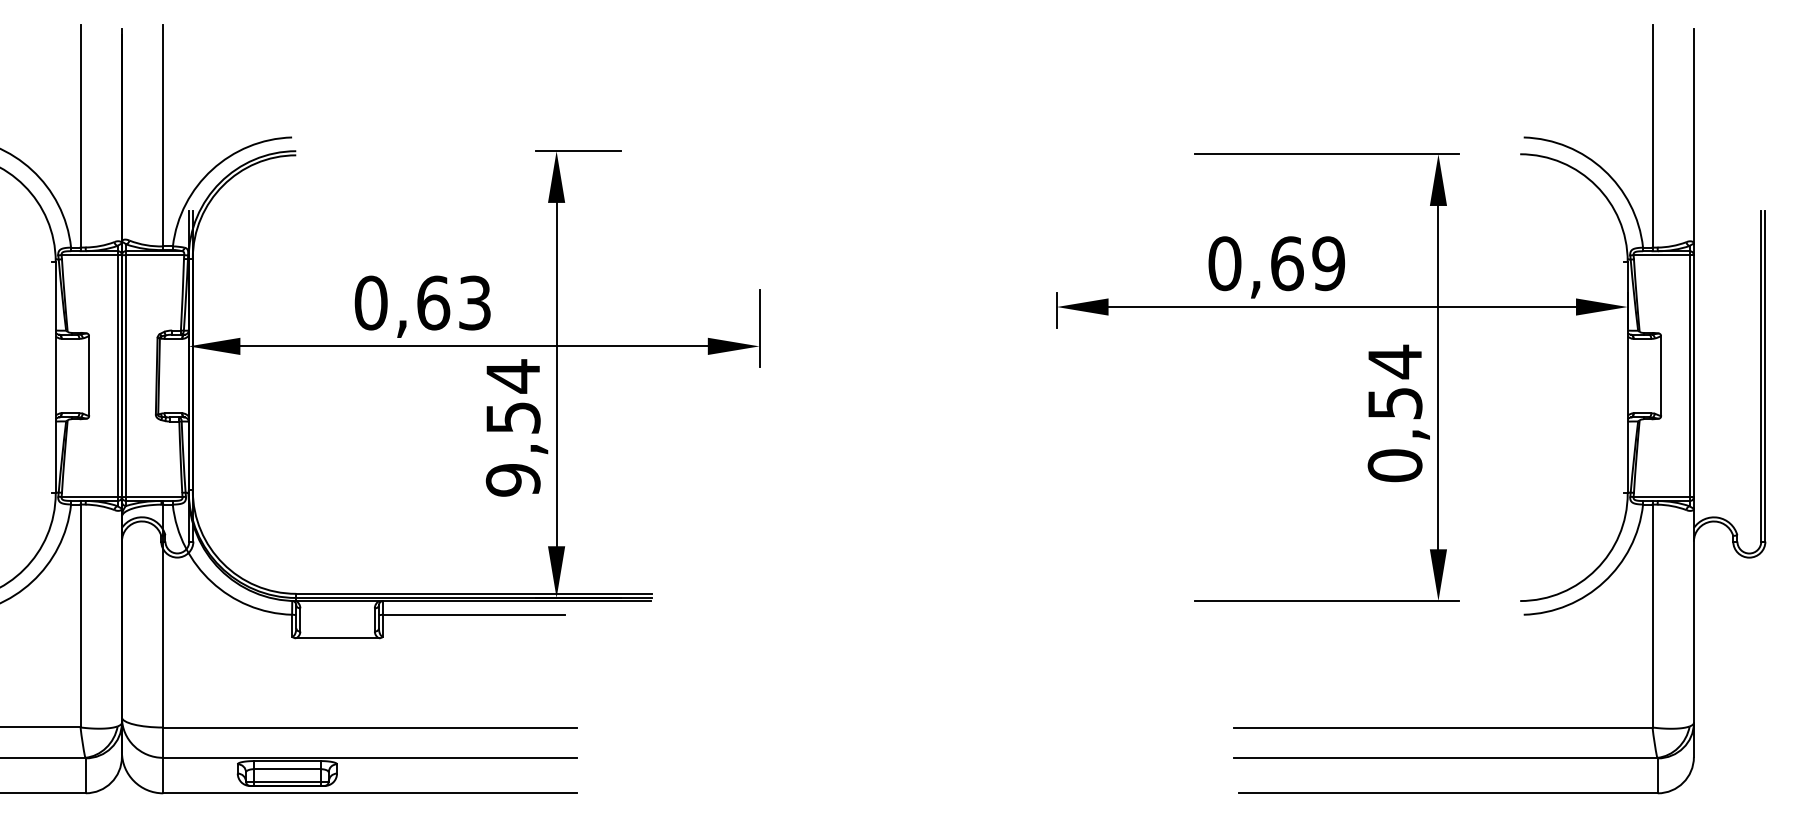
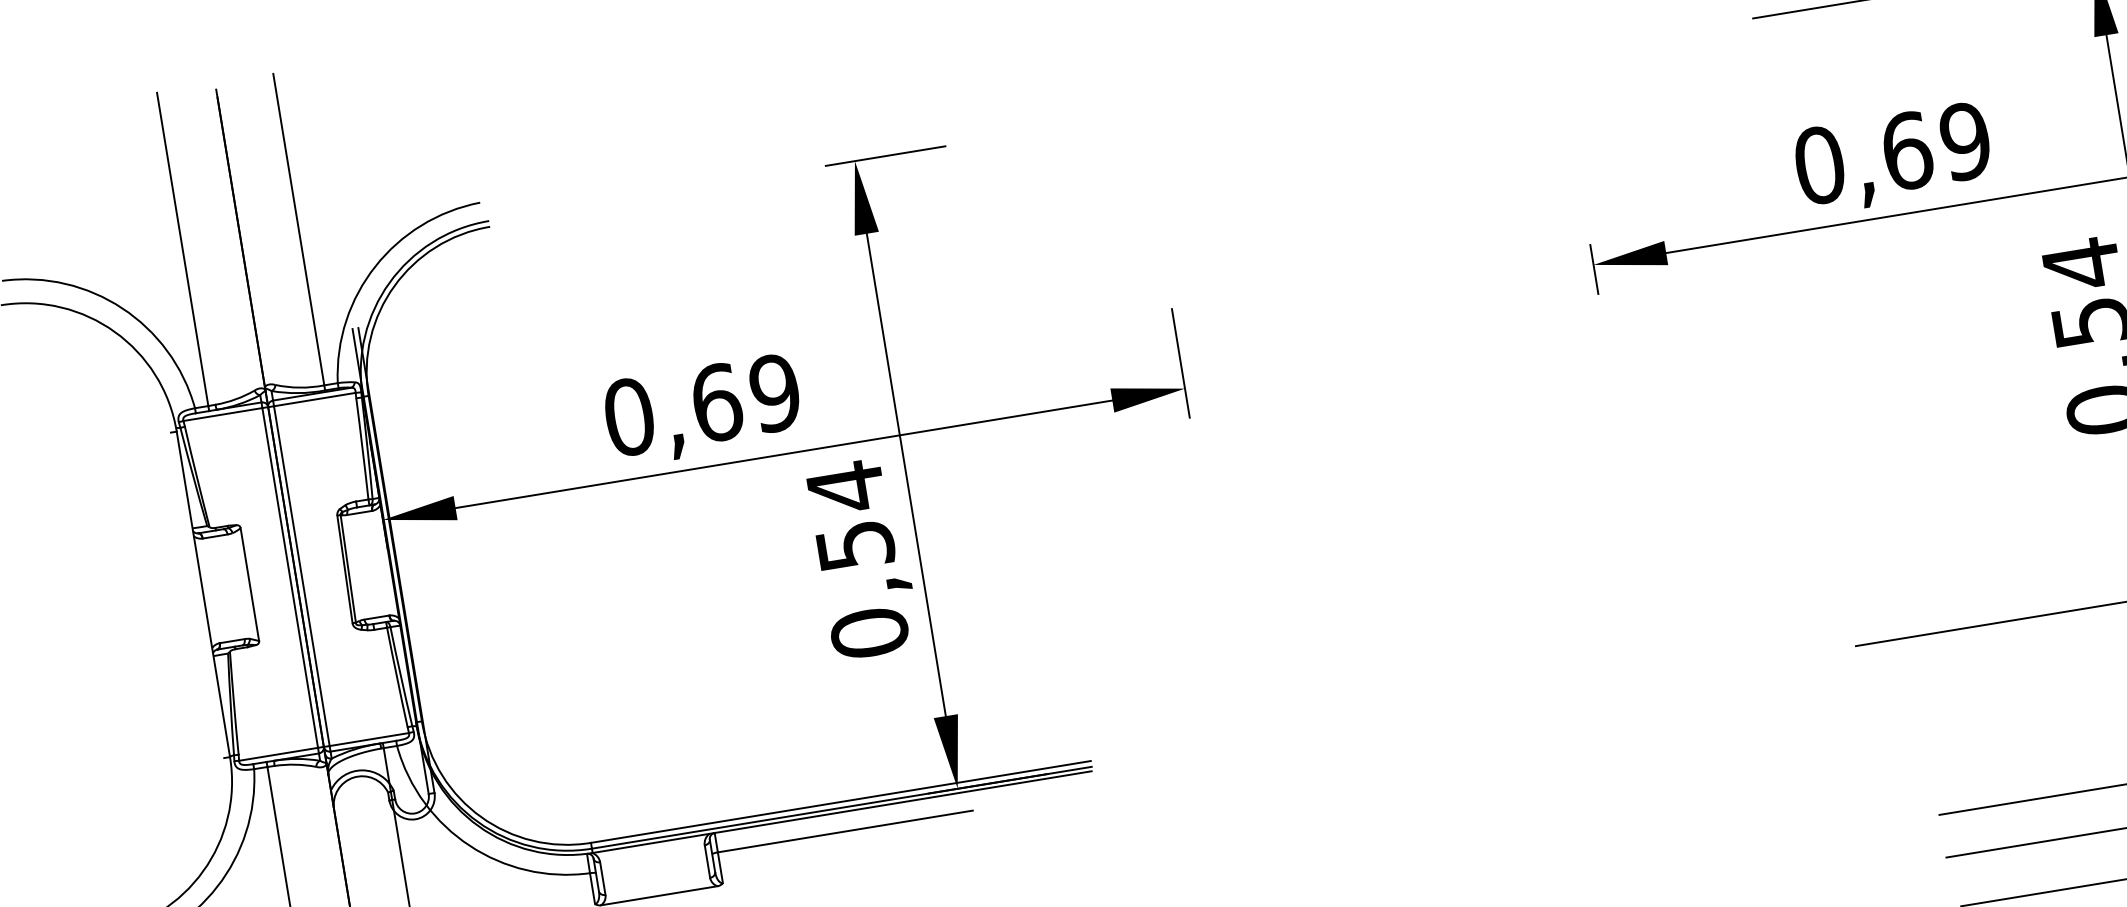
text: (474, 302) -> (774, 392), 0,63 -> 0,69
text: (513, 479) -> (869, 632), 9,54 -> 0,54

